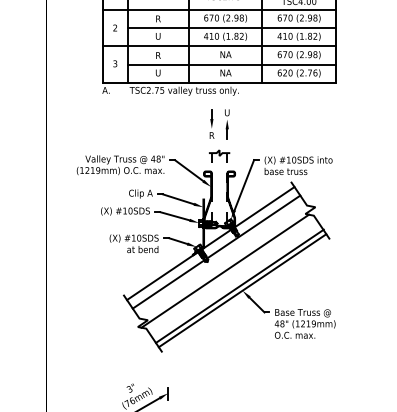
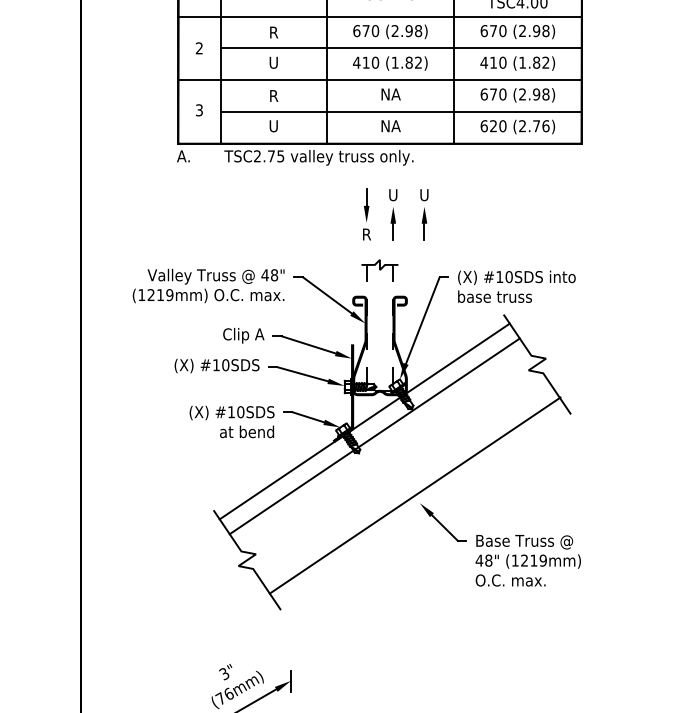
part: (245, 124) -> (424, 215), added
line: (224, 270) -> (388, 468), removed
line: (242, 290) -> (419, 502), removed

